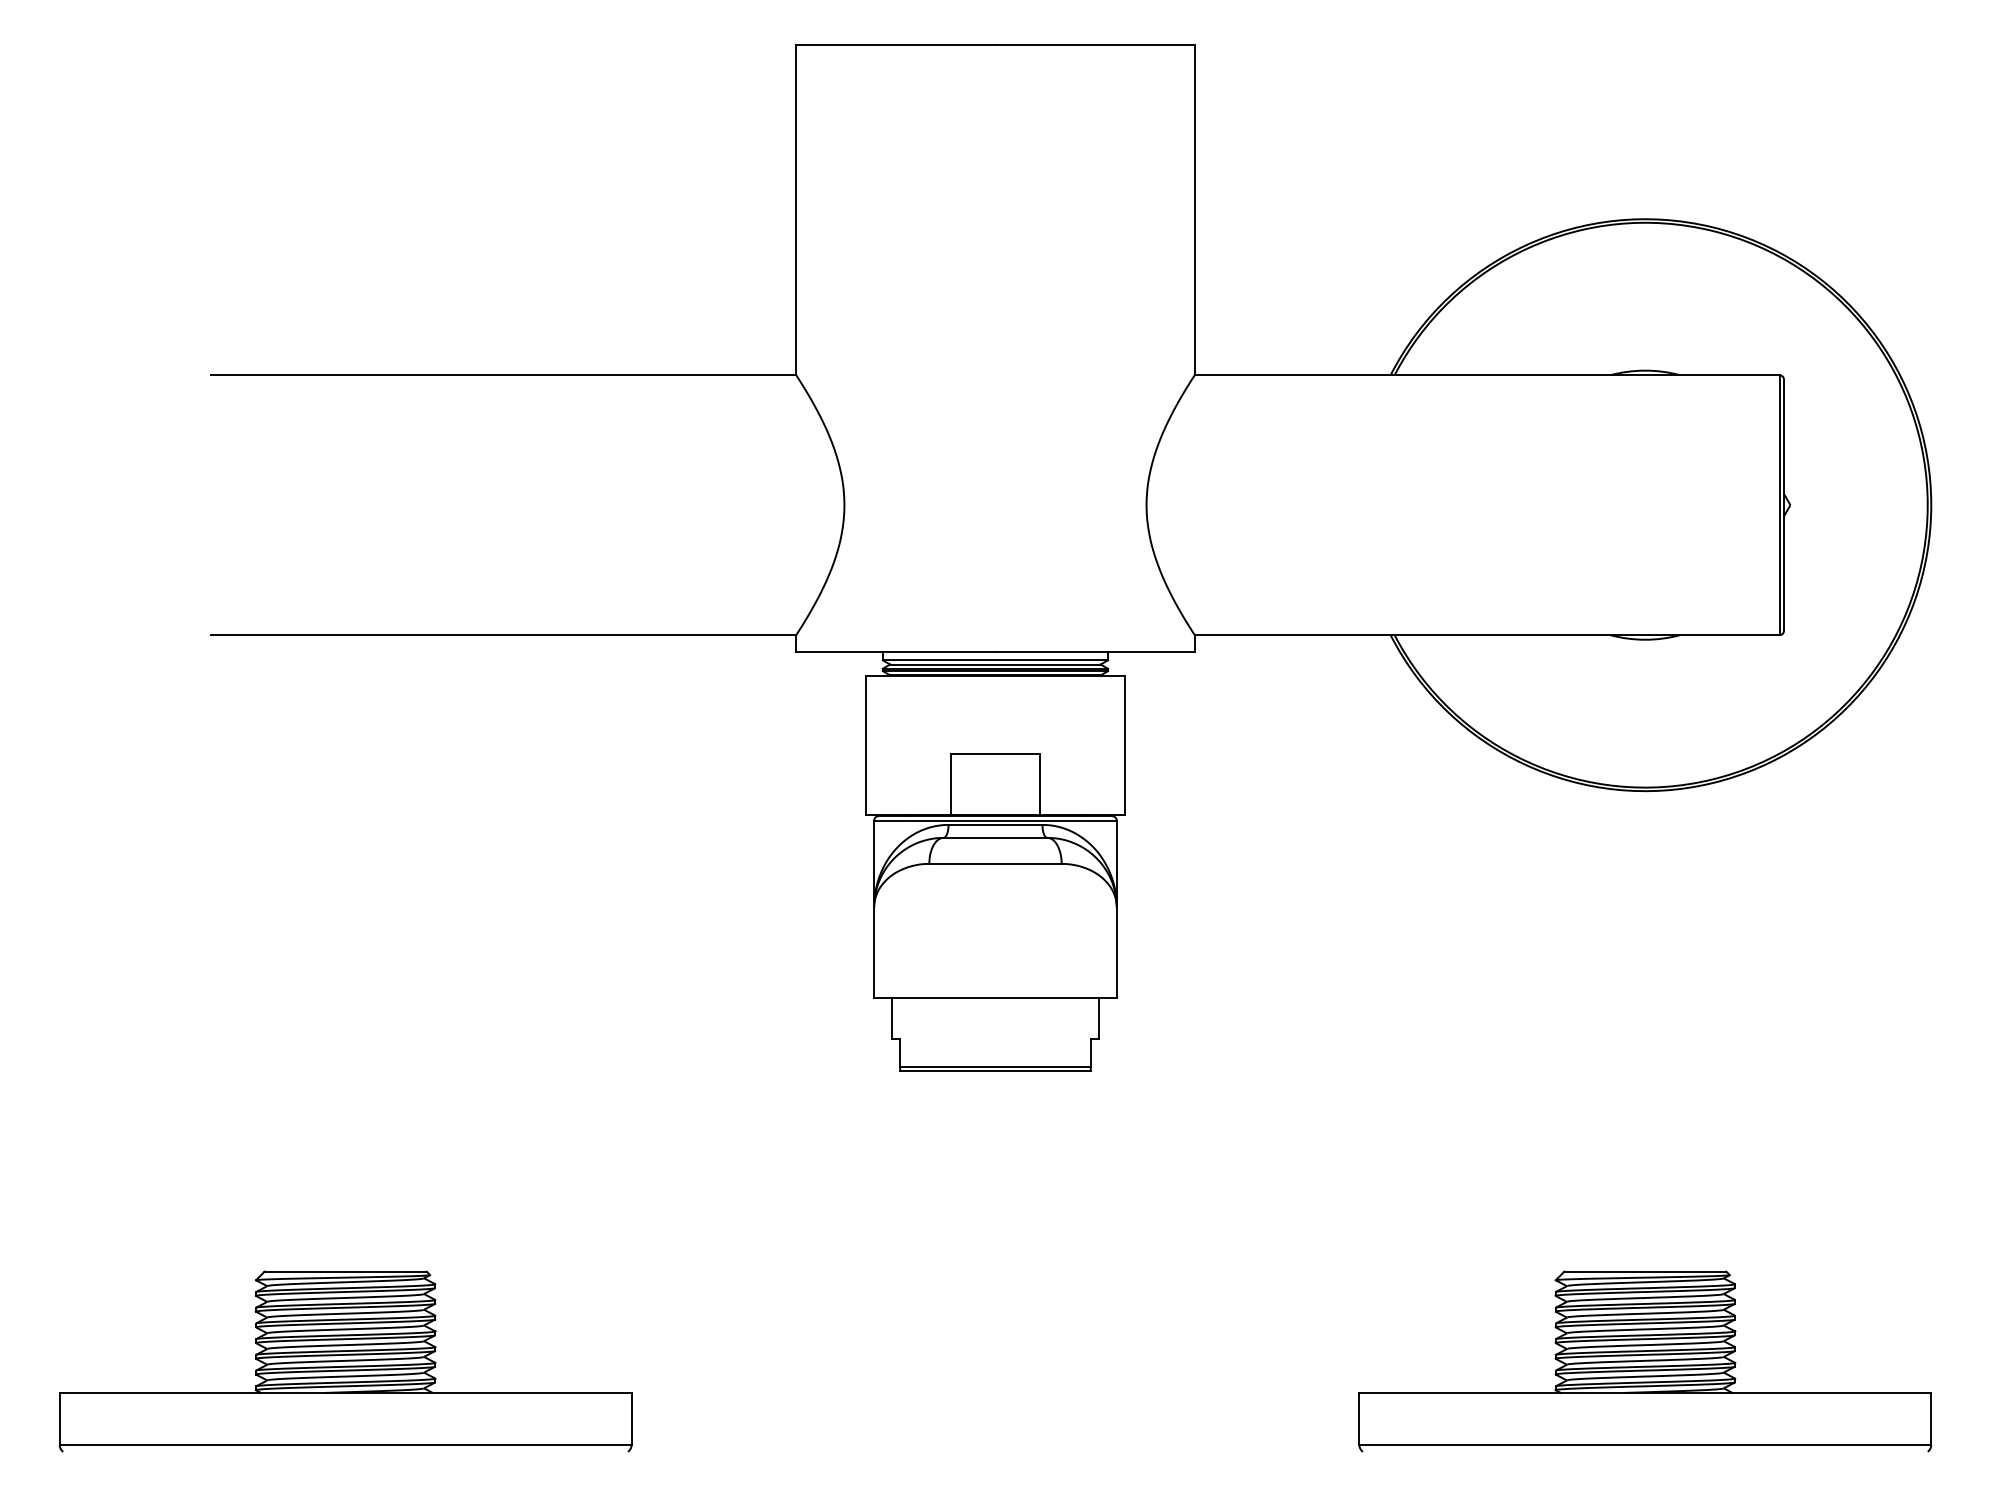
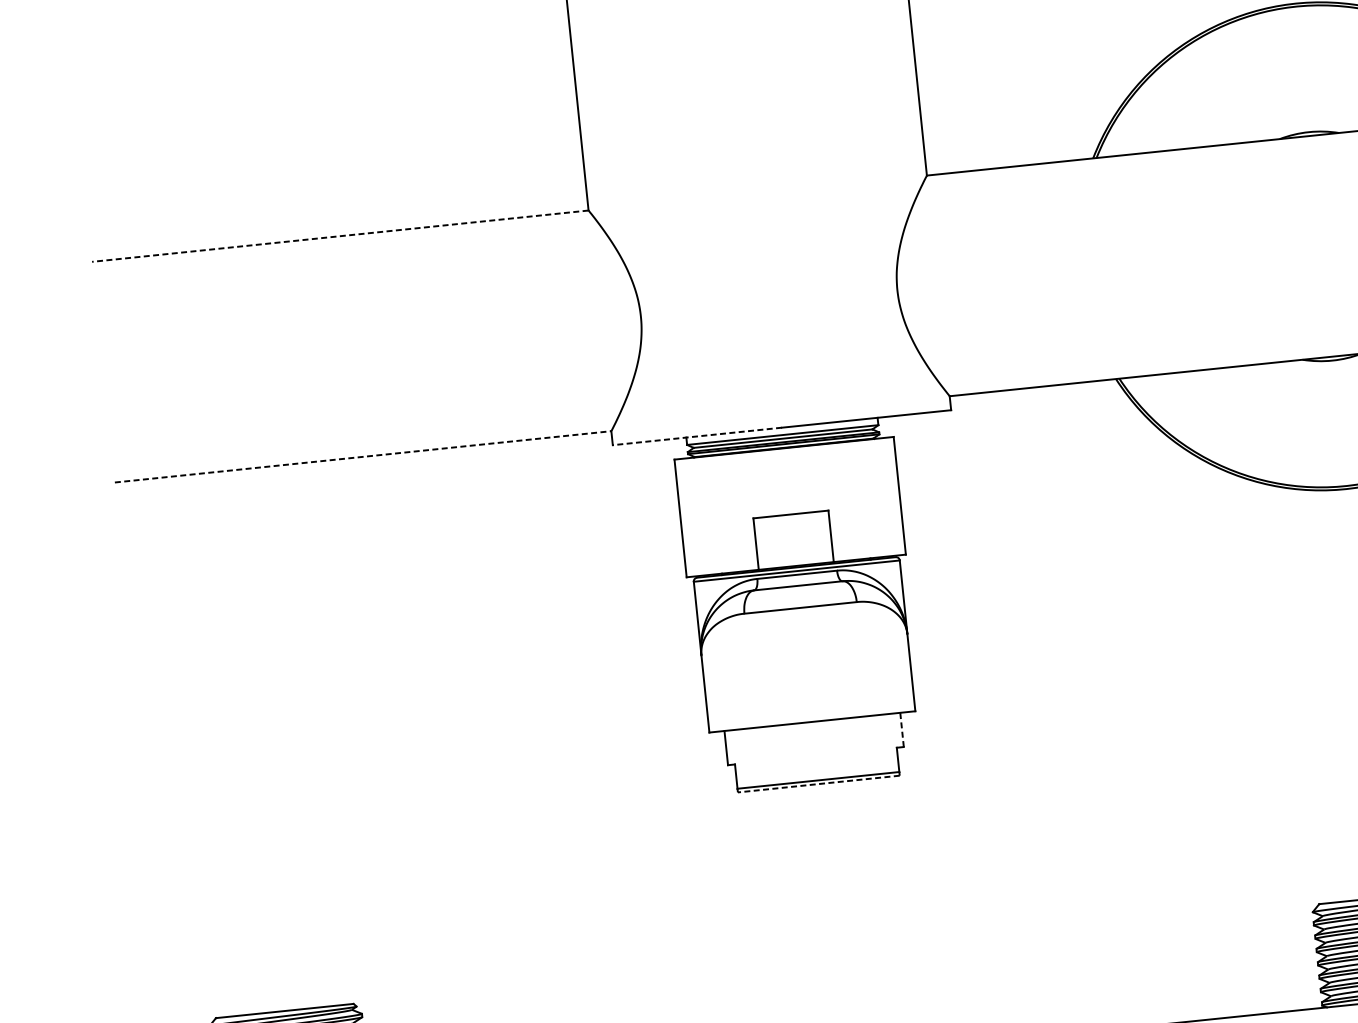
line: (503, 375) -> (340, 236), solid -> dashed
line: (504, 635) -> (363, 457), solid -> dashed
line: (895, 651) -> (697, 436), solid -> dashed
line: (1099, 1017) -> (902, 729), solid -> dashed
line: (994, 1071) -> (817, 784), solid -> dashed

